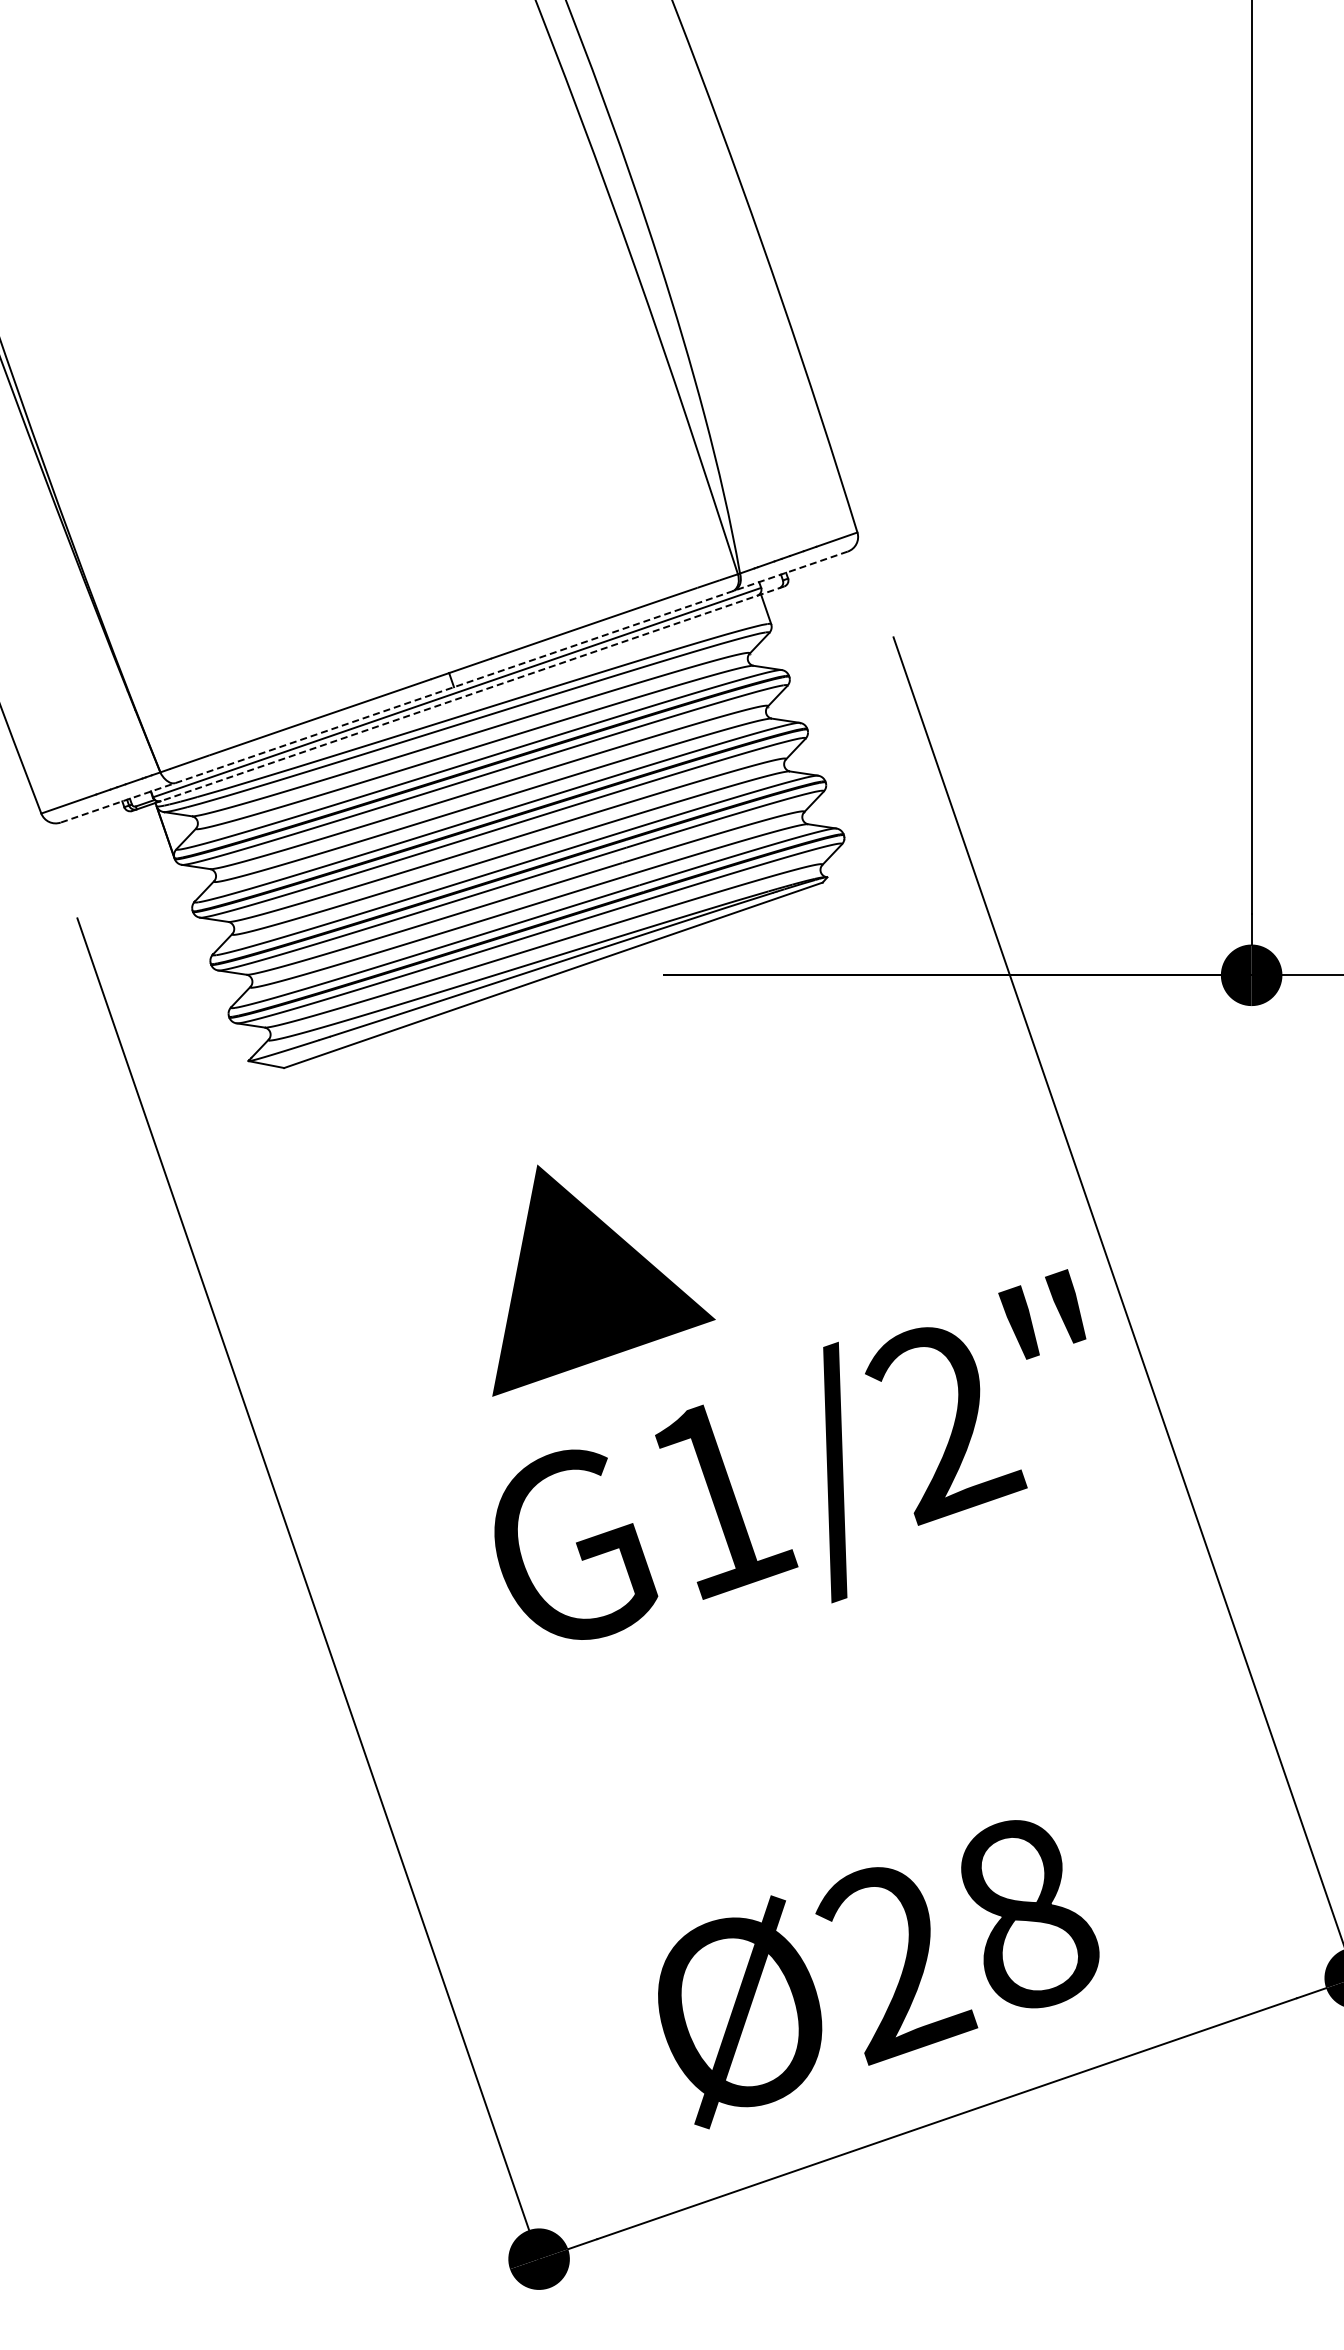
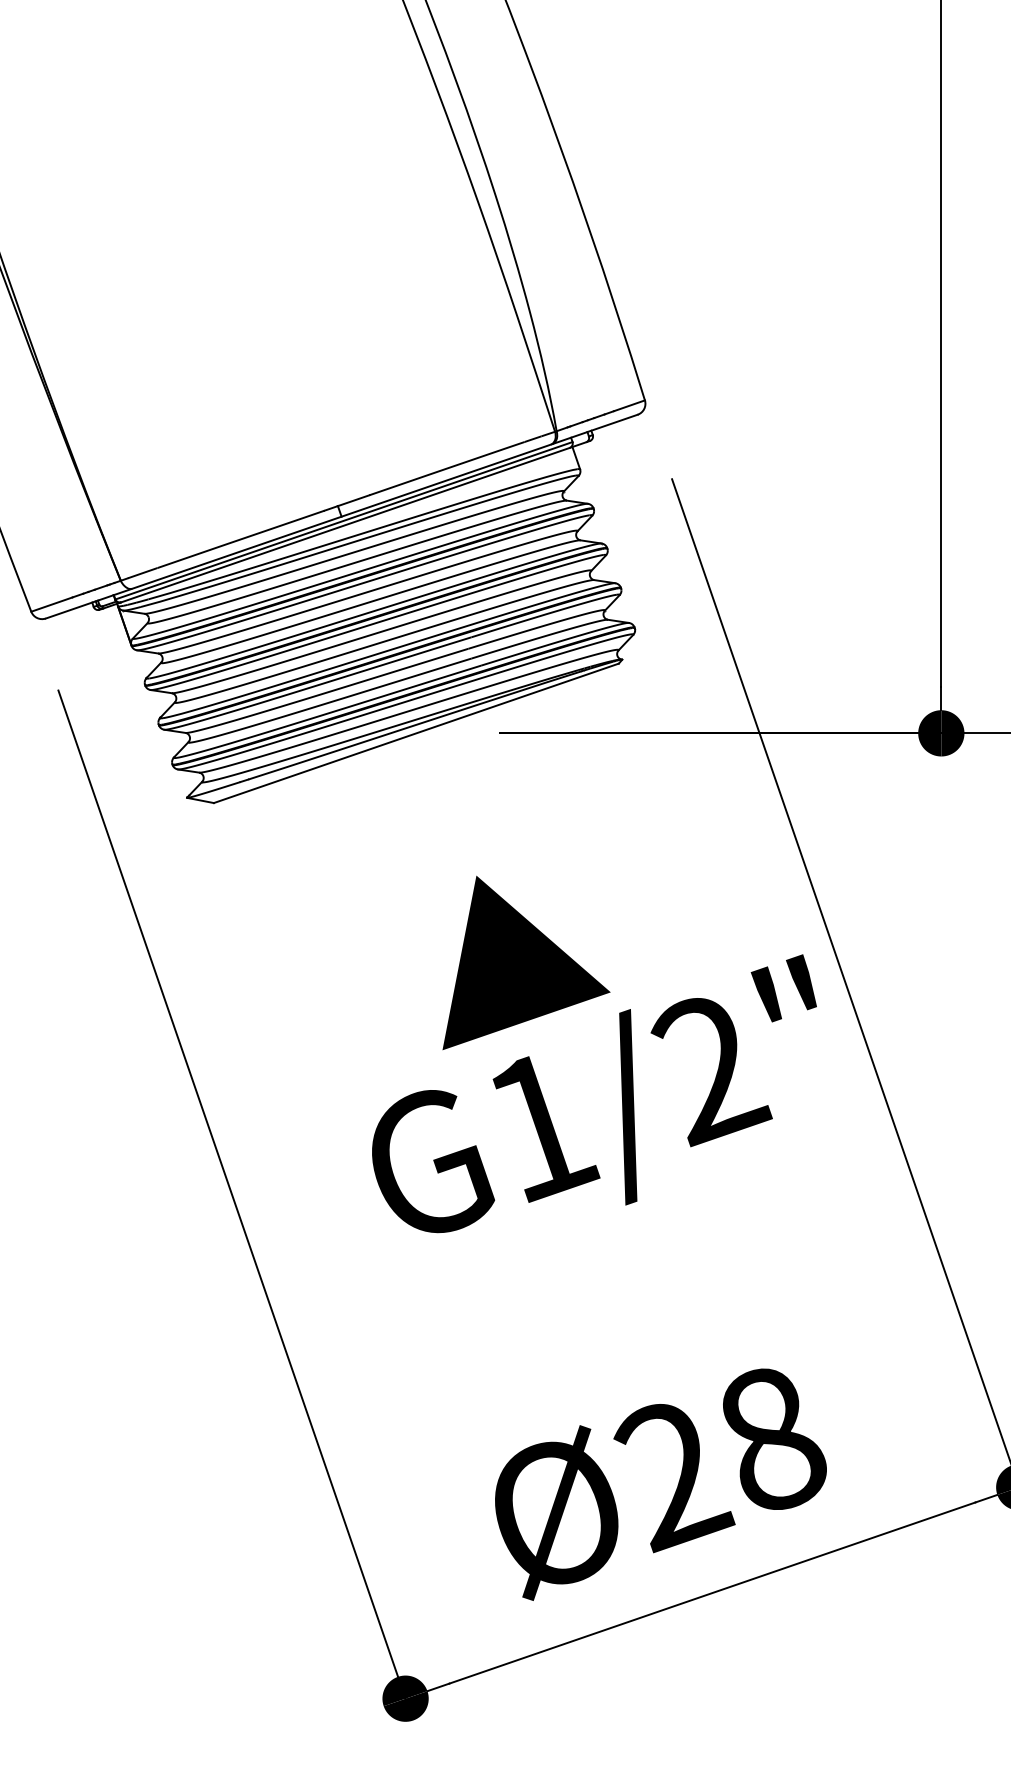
line: (453, 687) -> (341, 516), dashed -> solid
line: (472, 693) -> (355, 521), dashed -> solid
text: (603, 1280) -> (526, 962), moved

